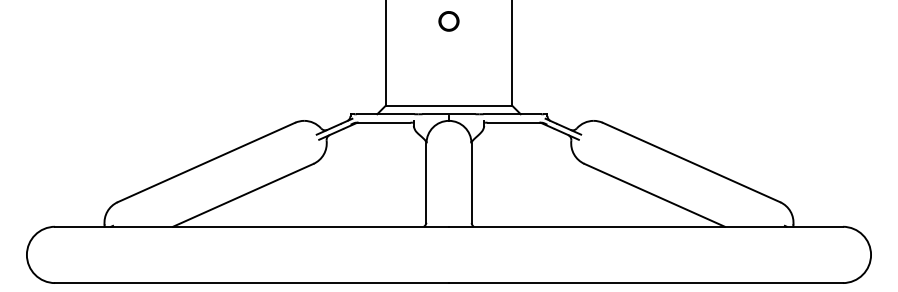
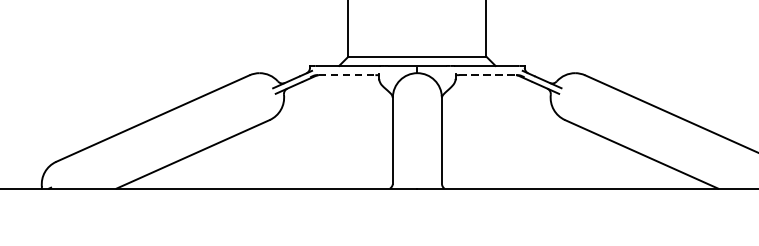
line: (384, 122) -> (347, 74), solid -> dashed
line: (514, 122) -> (488, 74), solid -> dashed

